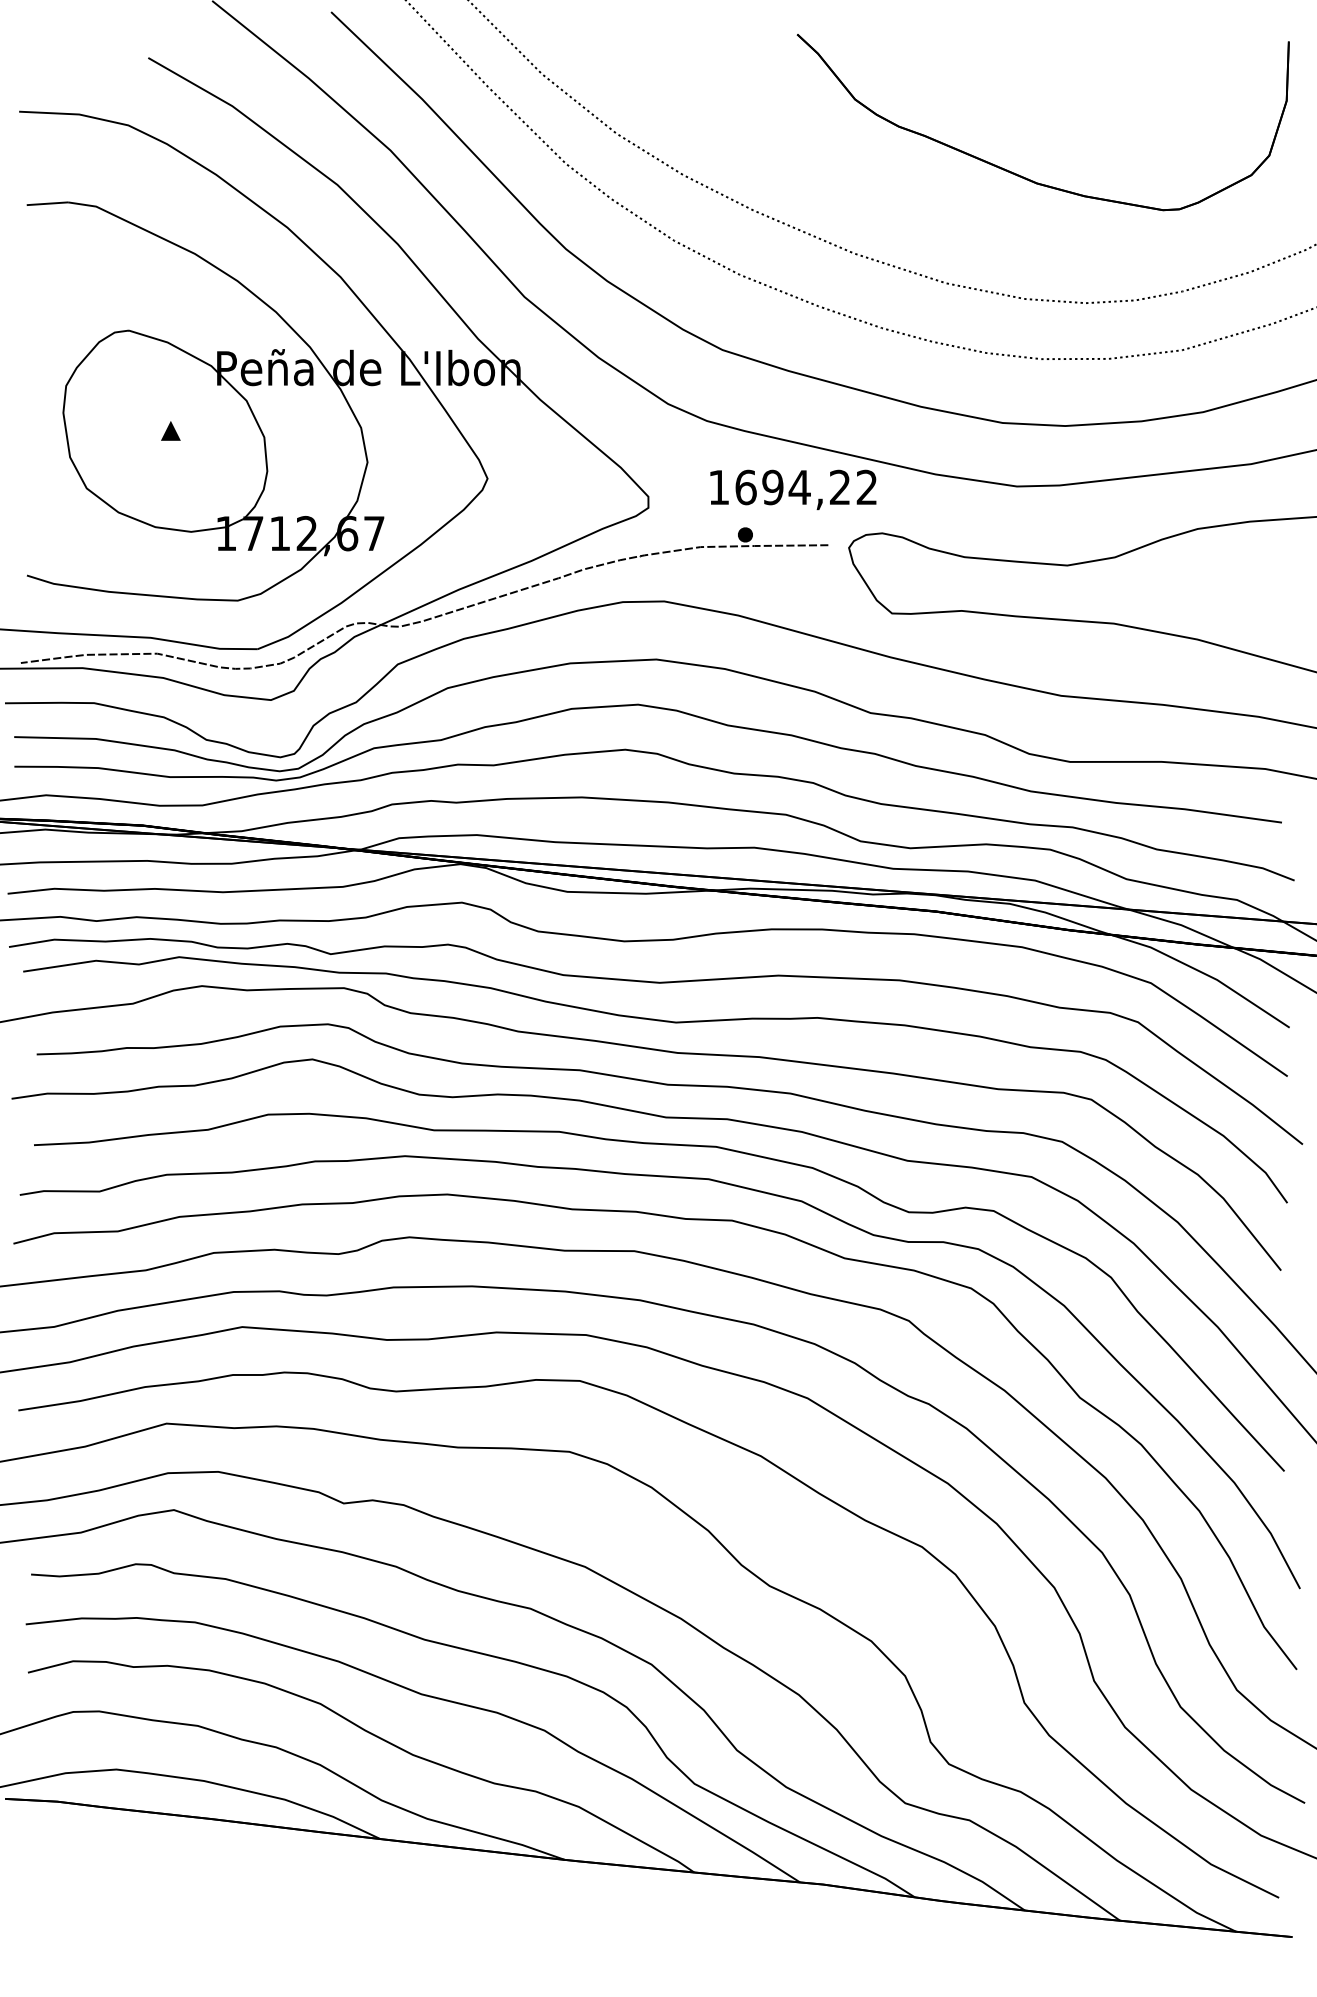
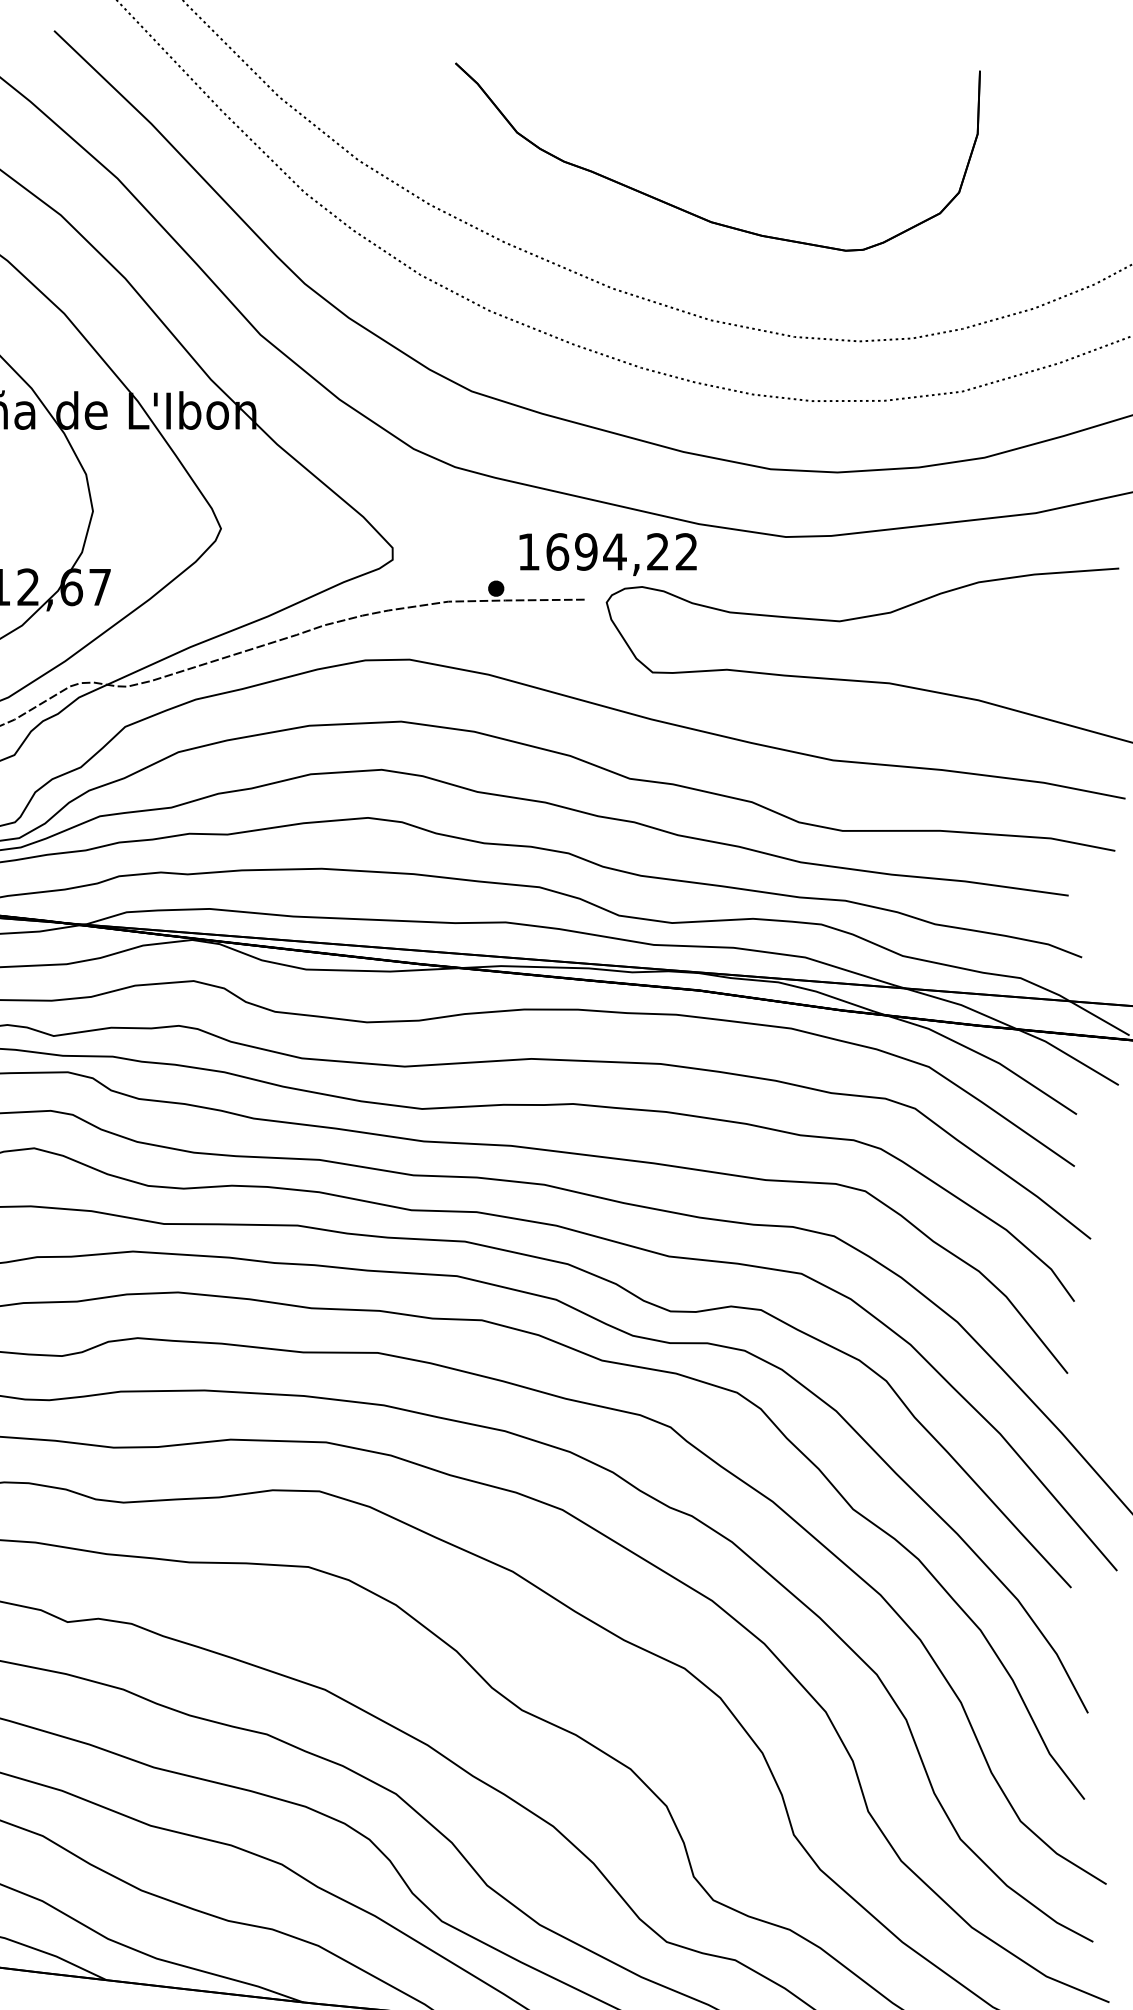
part: (1021, 175) -> (694, 213), moved
text: (793, 489) -> (608, 554), moved

